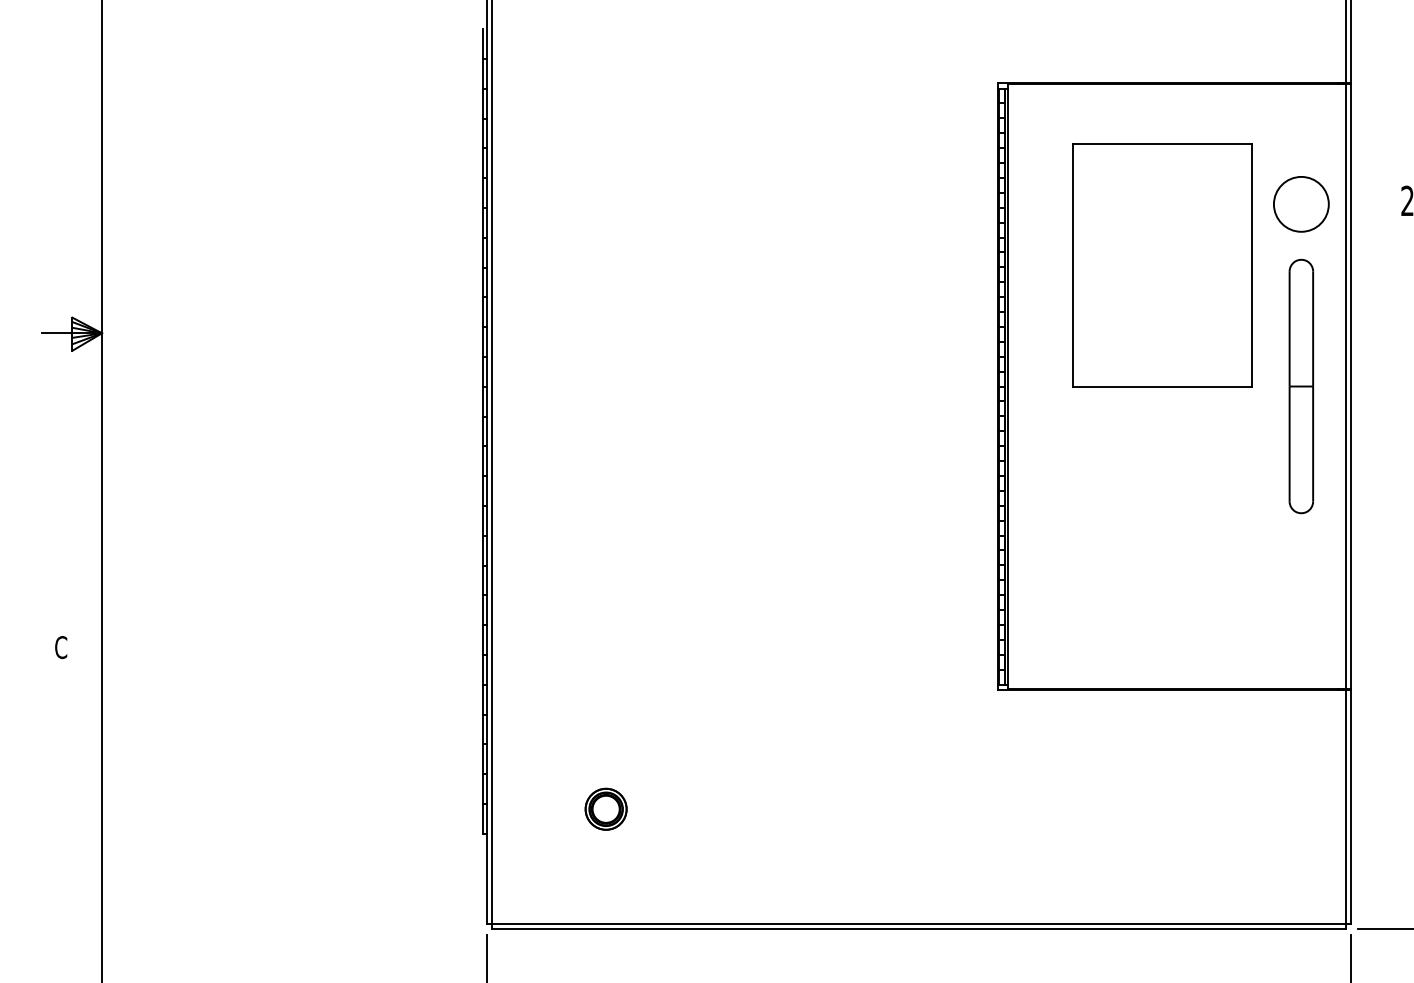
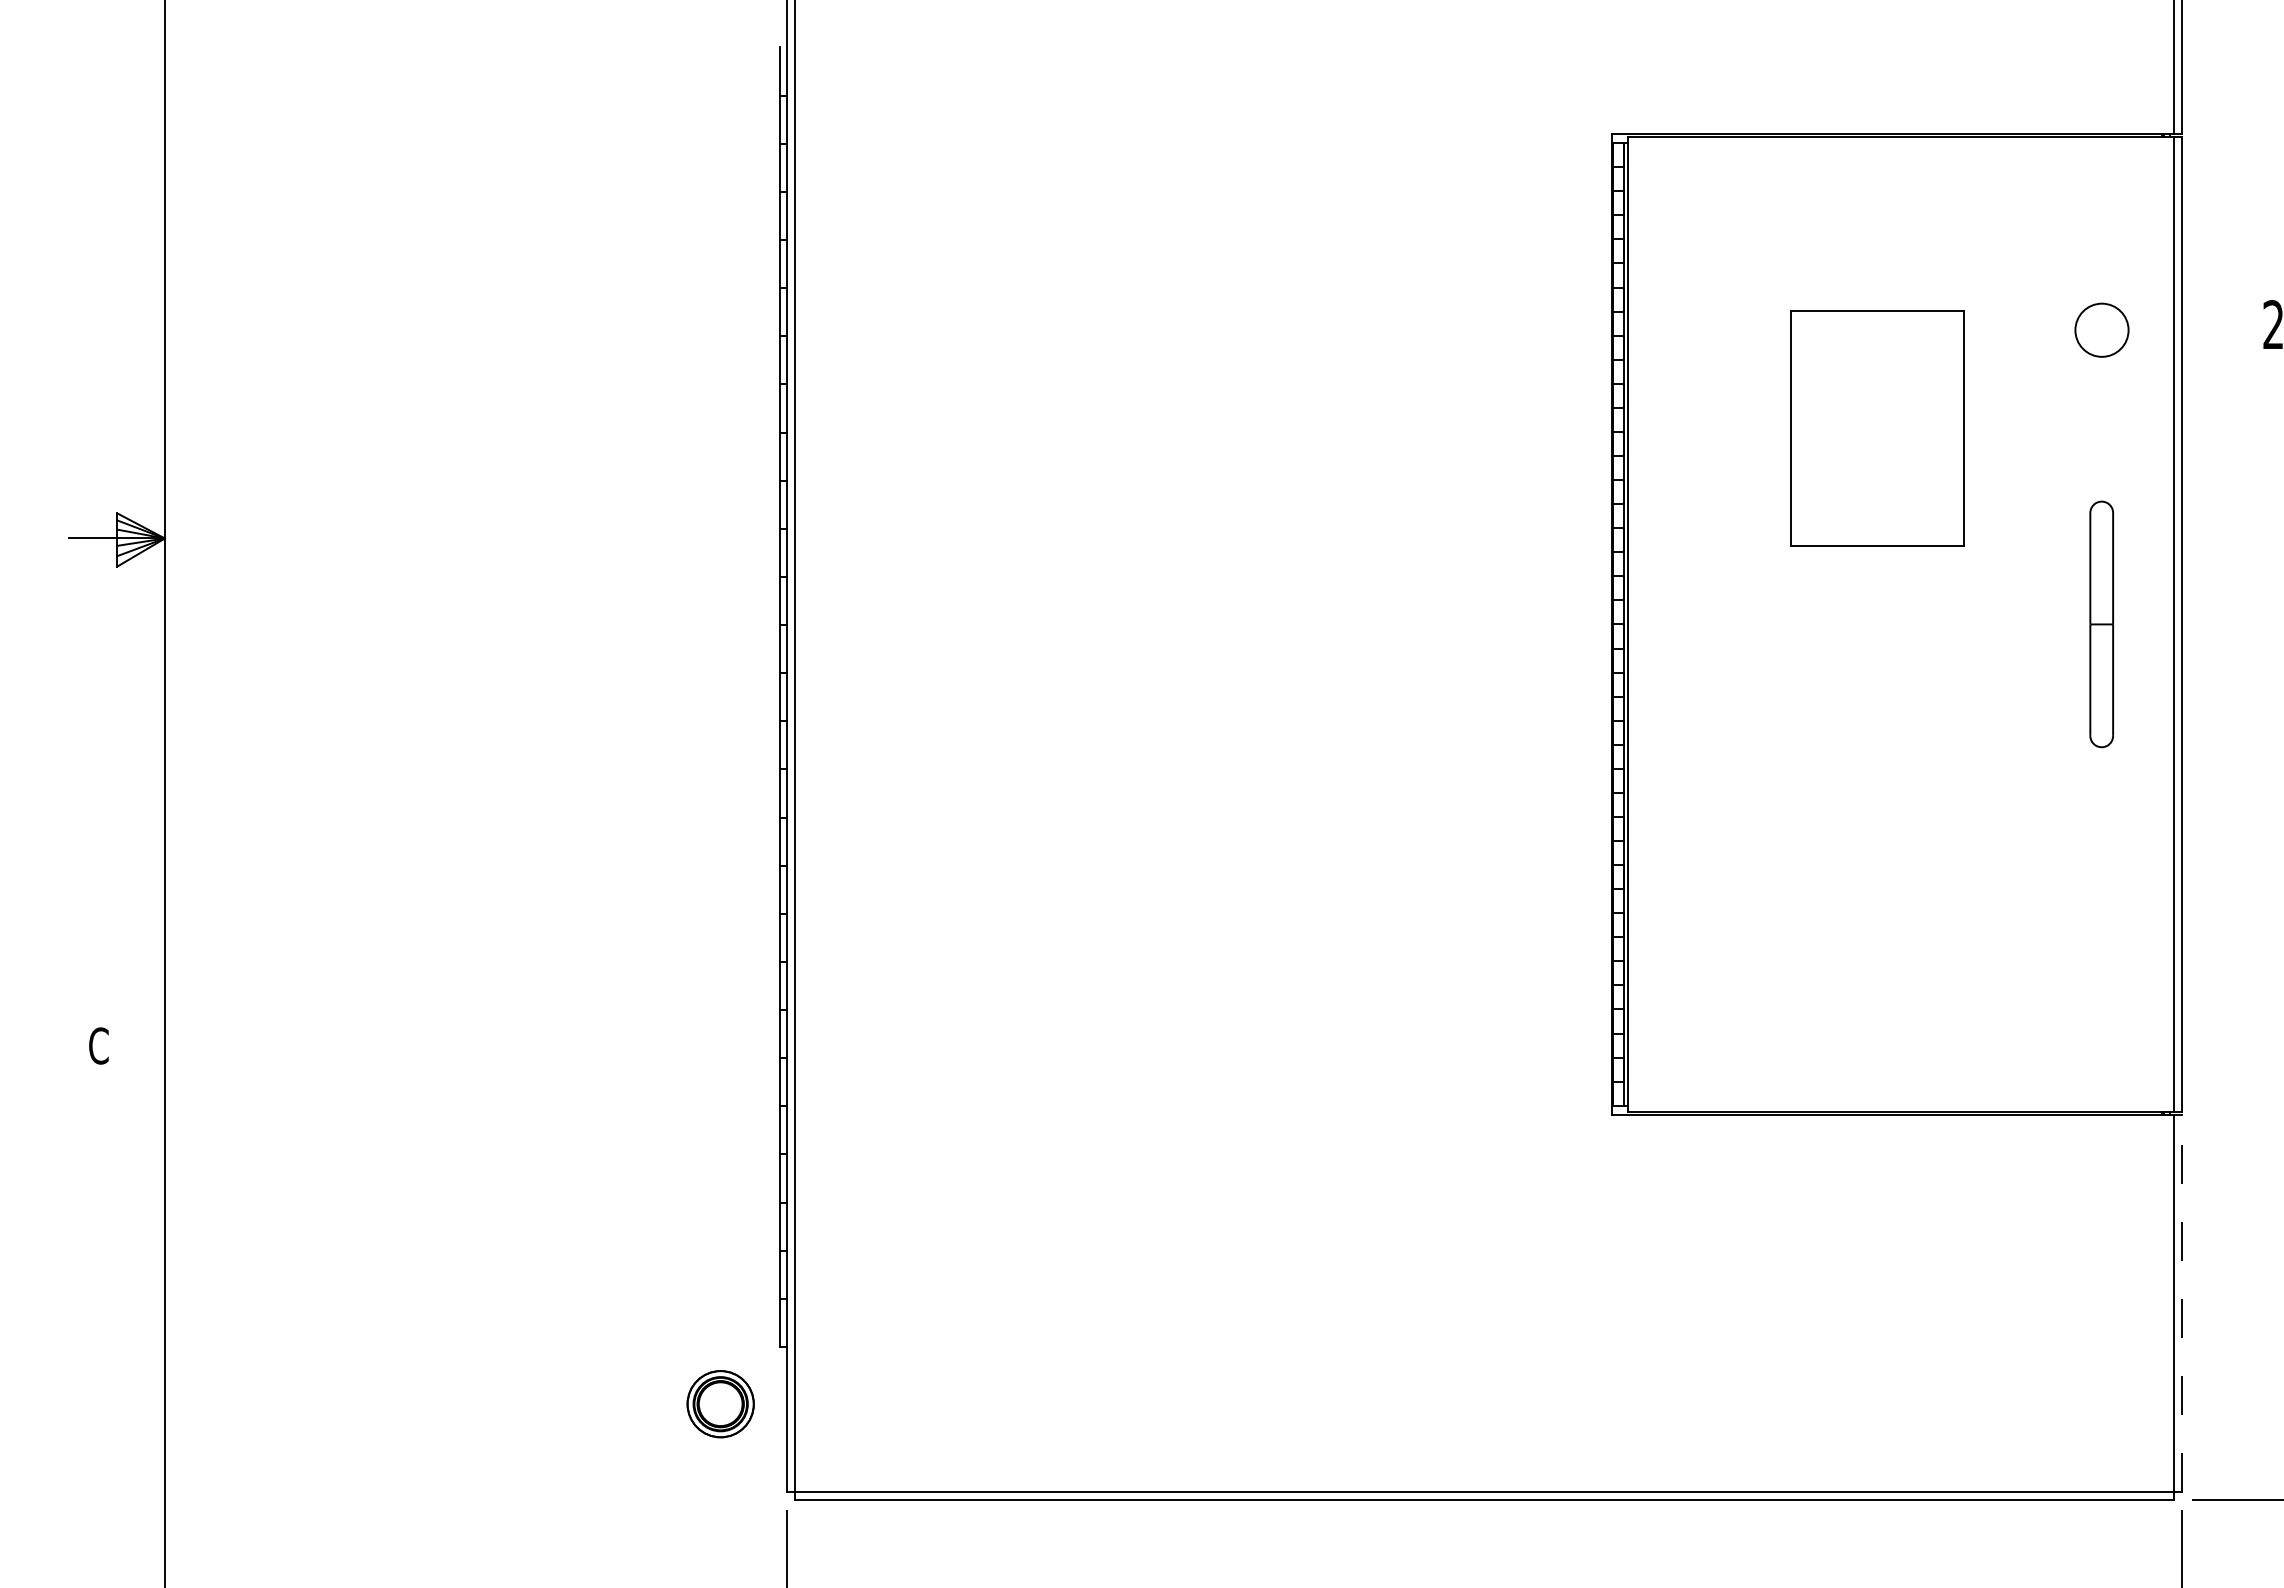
circle: (1300, 203) -> (2100, 328), size x0.6
part: (1162, 265) -> (1877, 428), size x0.6
part: (1300, 386) -> (2100, 624), size x0.6
line: (1350, 806) -> (2181, 1302), solid -> dashed
part: (605, 808) -> (719, 1402), moved

